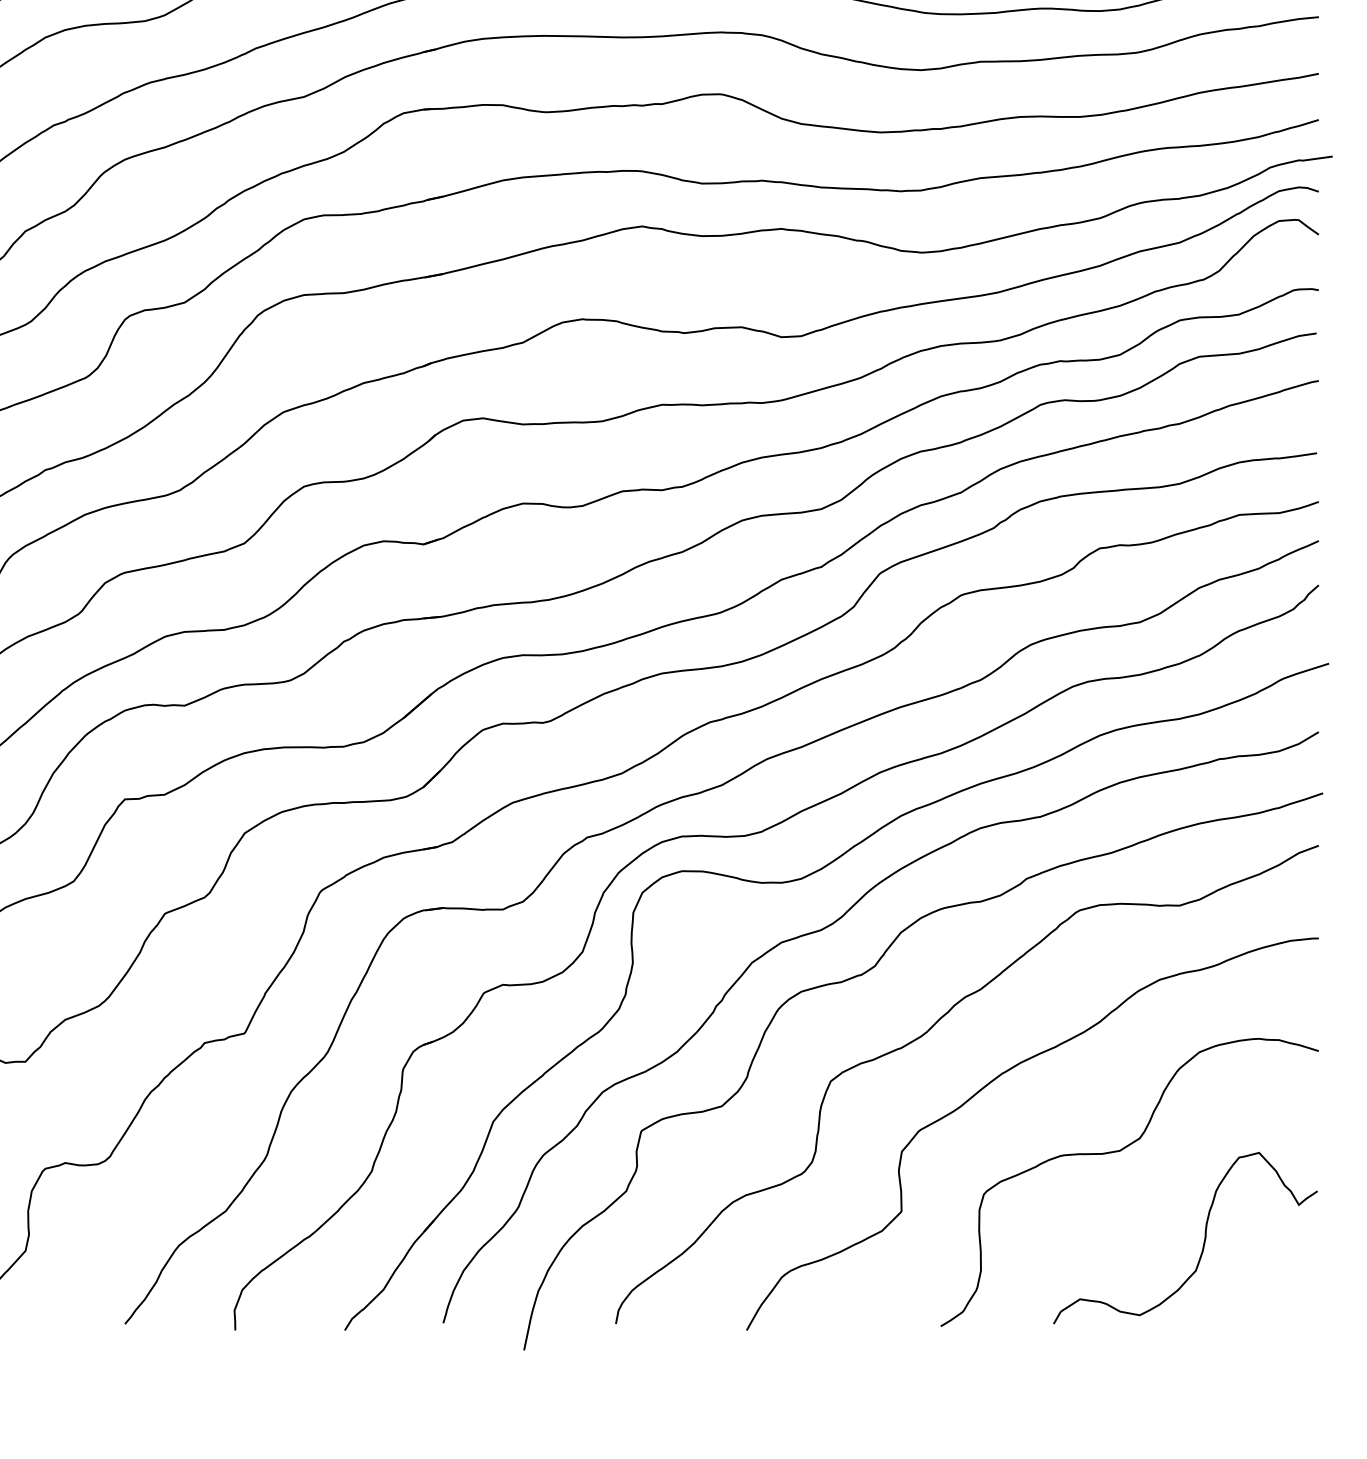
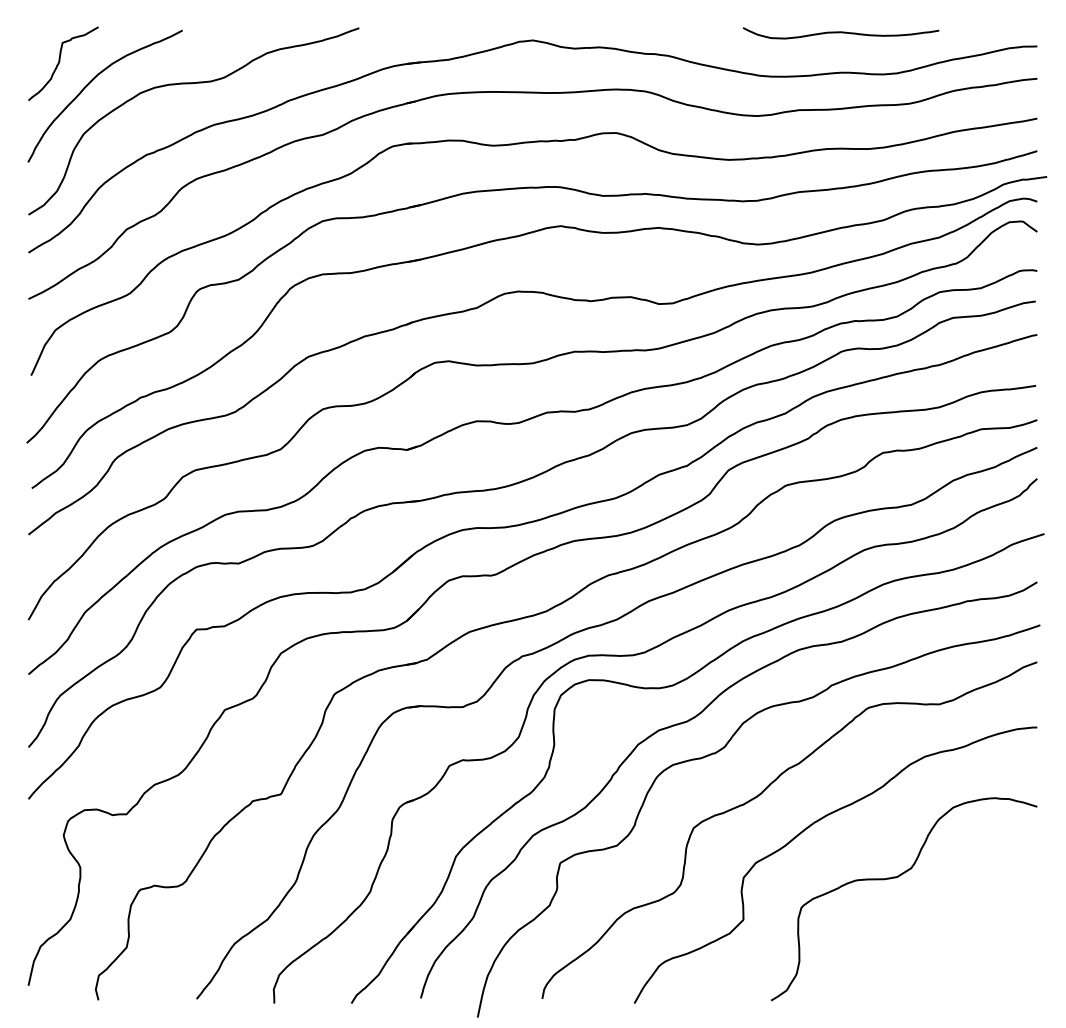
curve: (1202, 1243) -> (955, 942), removed

